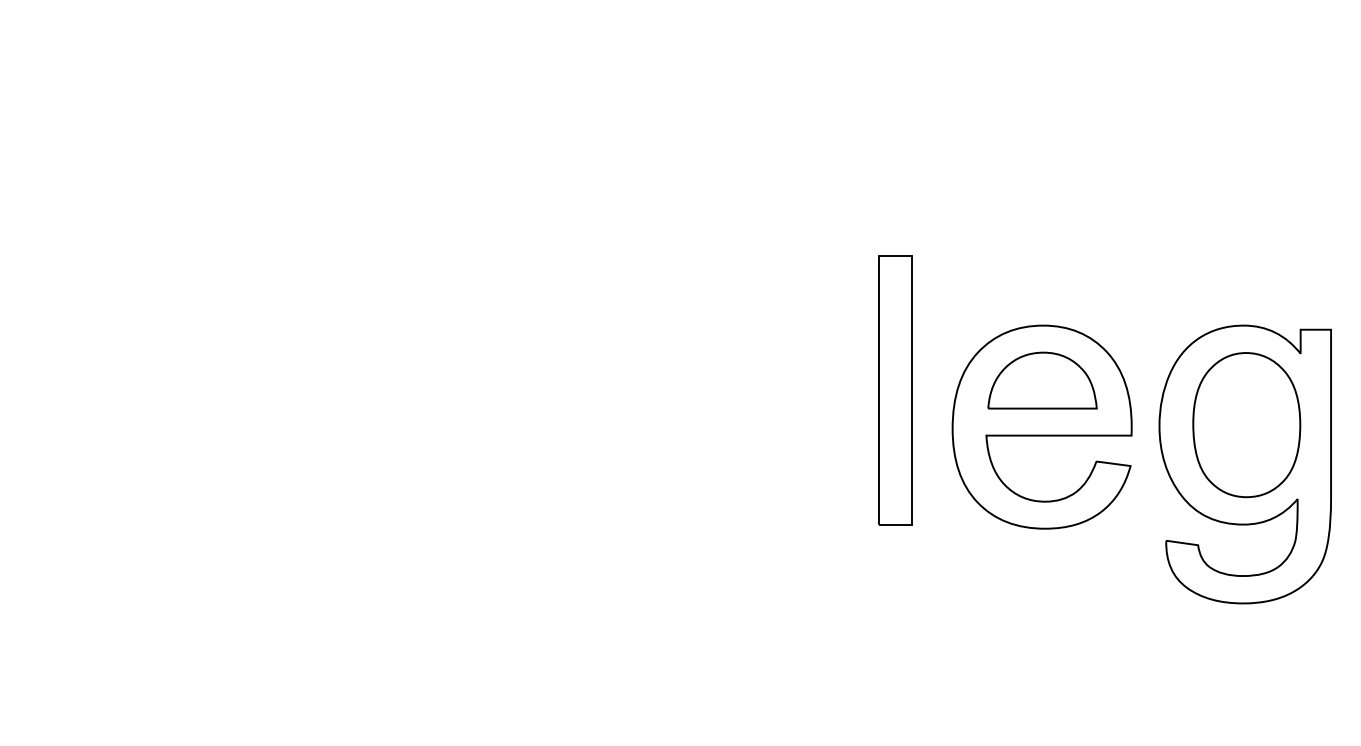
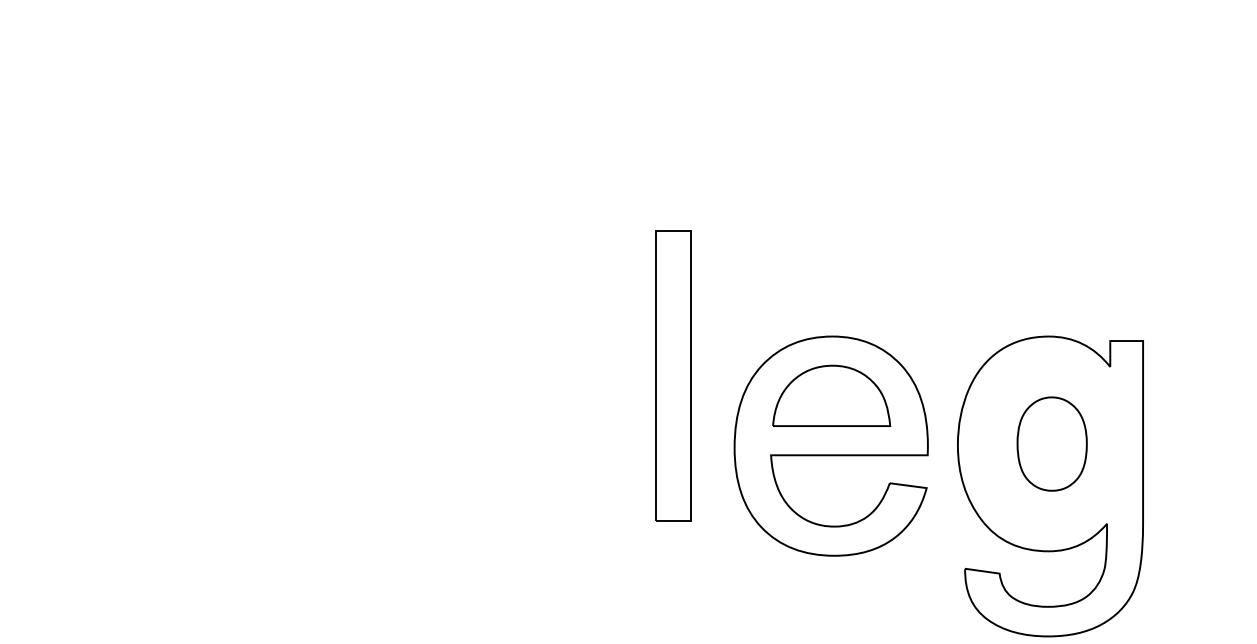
part: (895, 390) -> (672, 376), moved
part: (1246, 425) -> (1051, 444), size x0.6

